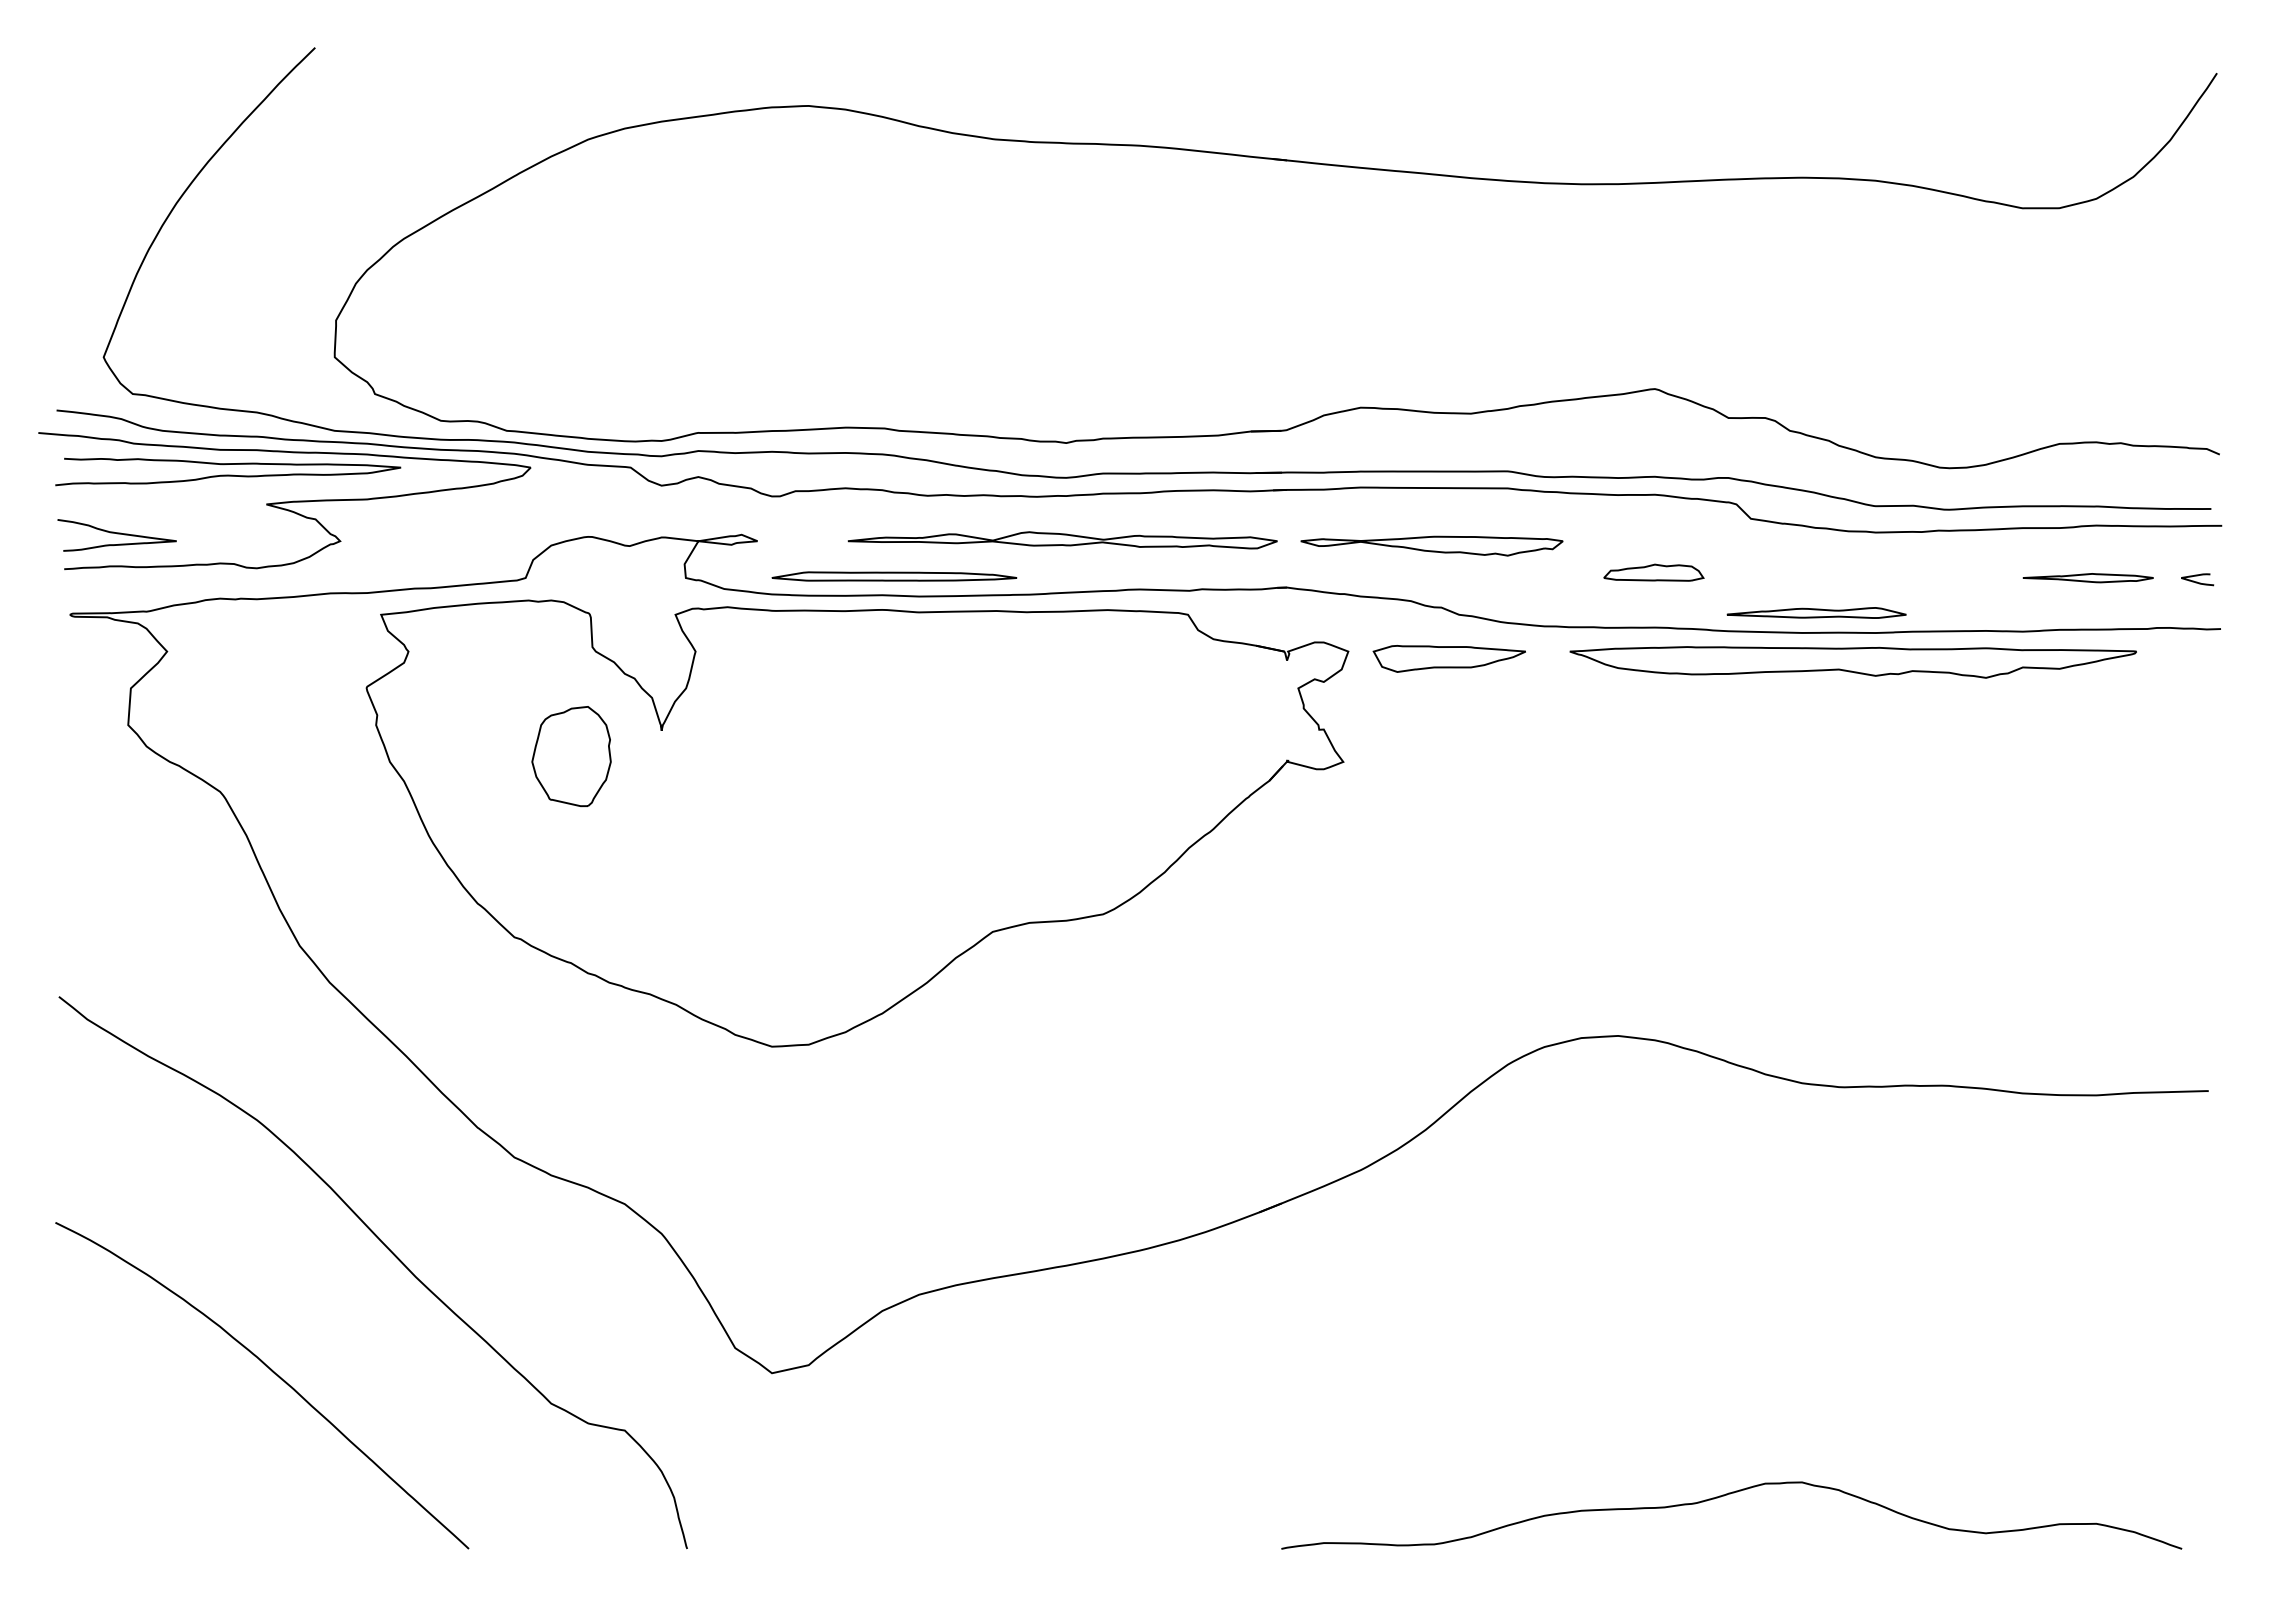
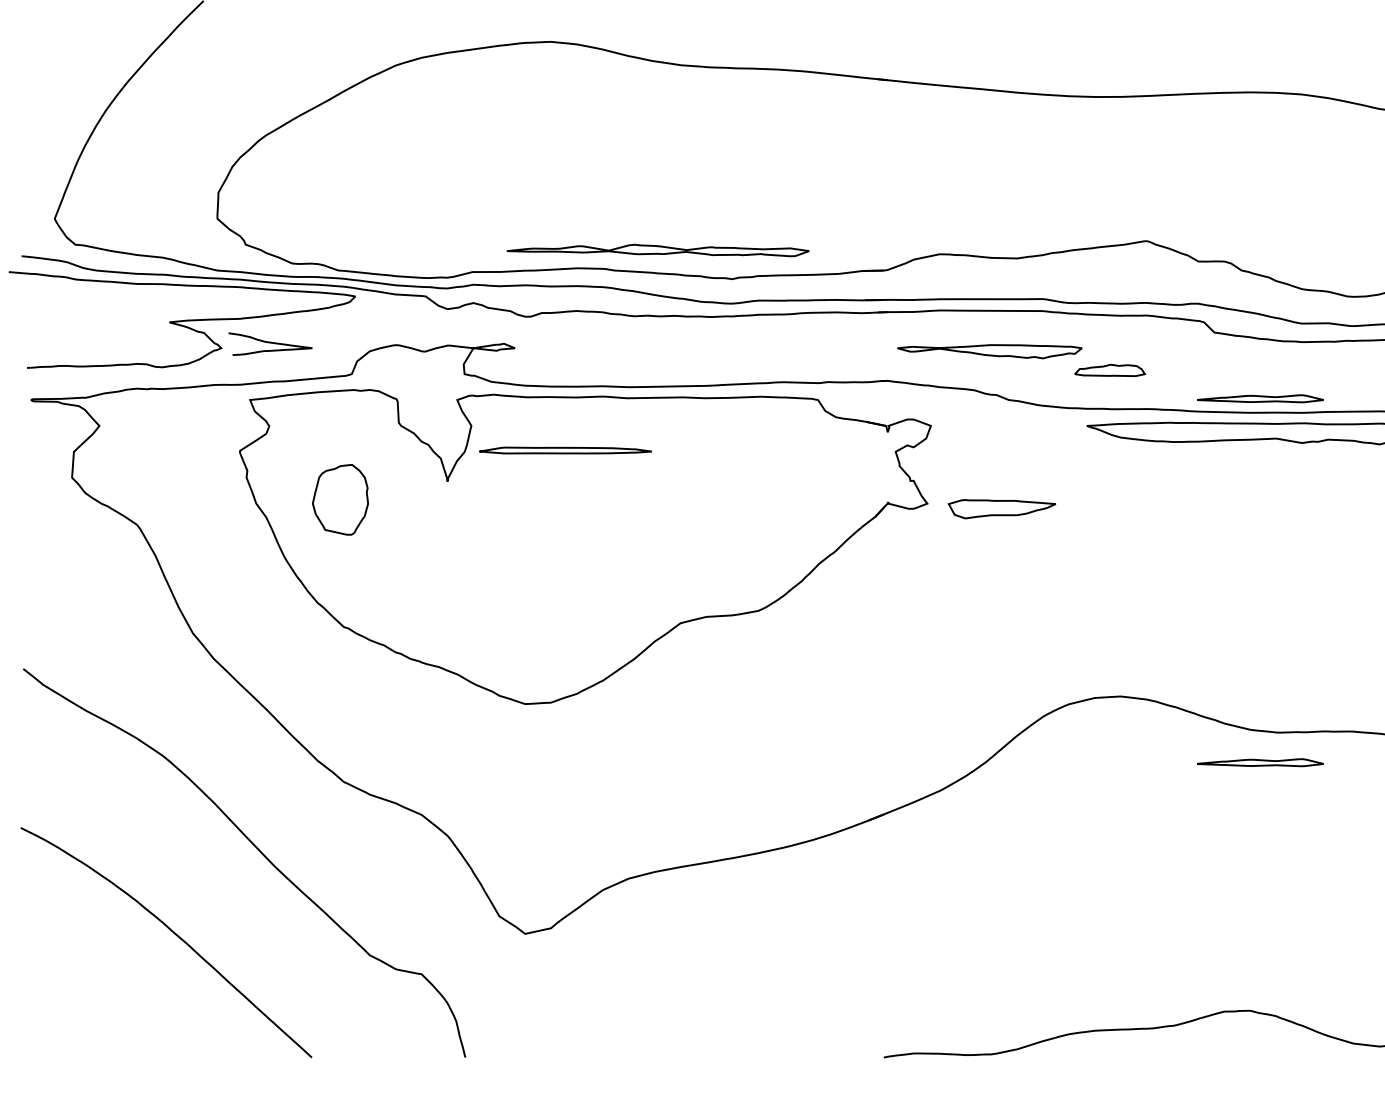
curve: (228, 474) -> (142, 301), removed
curve: (117, 534) -> (270, 343), moved
part: (1062, 540) -> (657, 250), moved
part: (1653, 572) -> (1109, 370), moved
part: (894, 576) -> (565, 450), moved
part: (1448, 658) -> (1001, 508), moved
part: (571, 756) -> (340, 499), moved
part: (1816, 1129) -> (1260, 762), added

